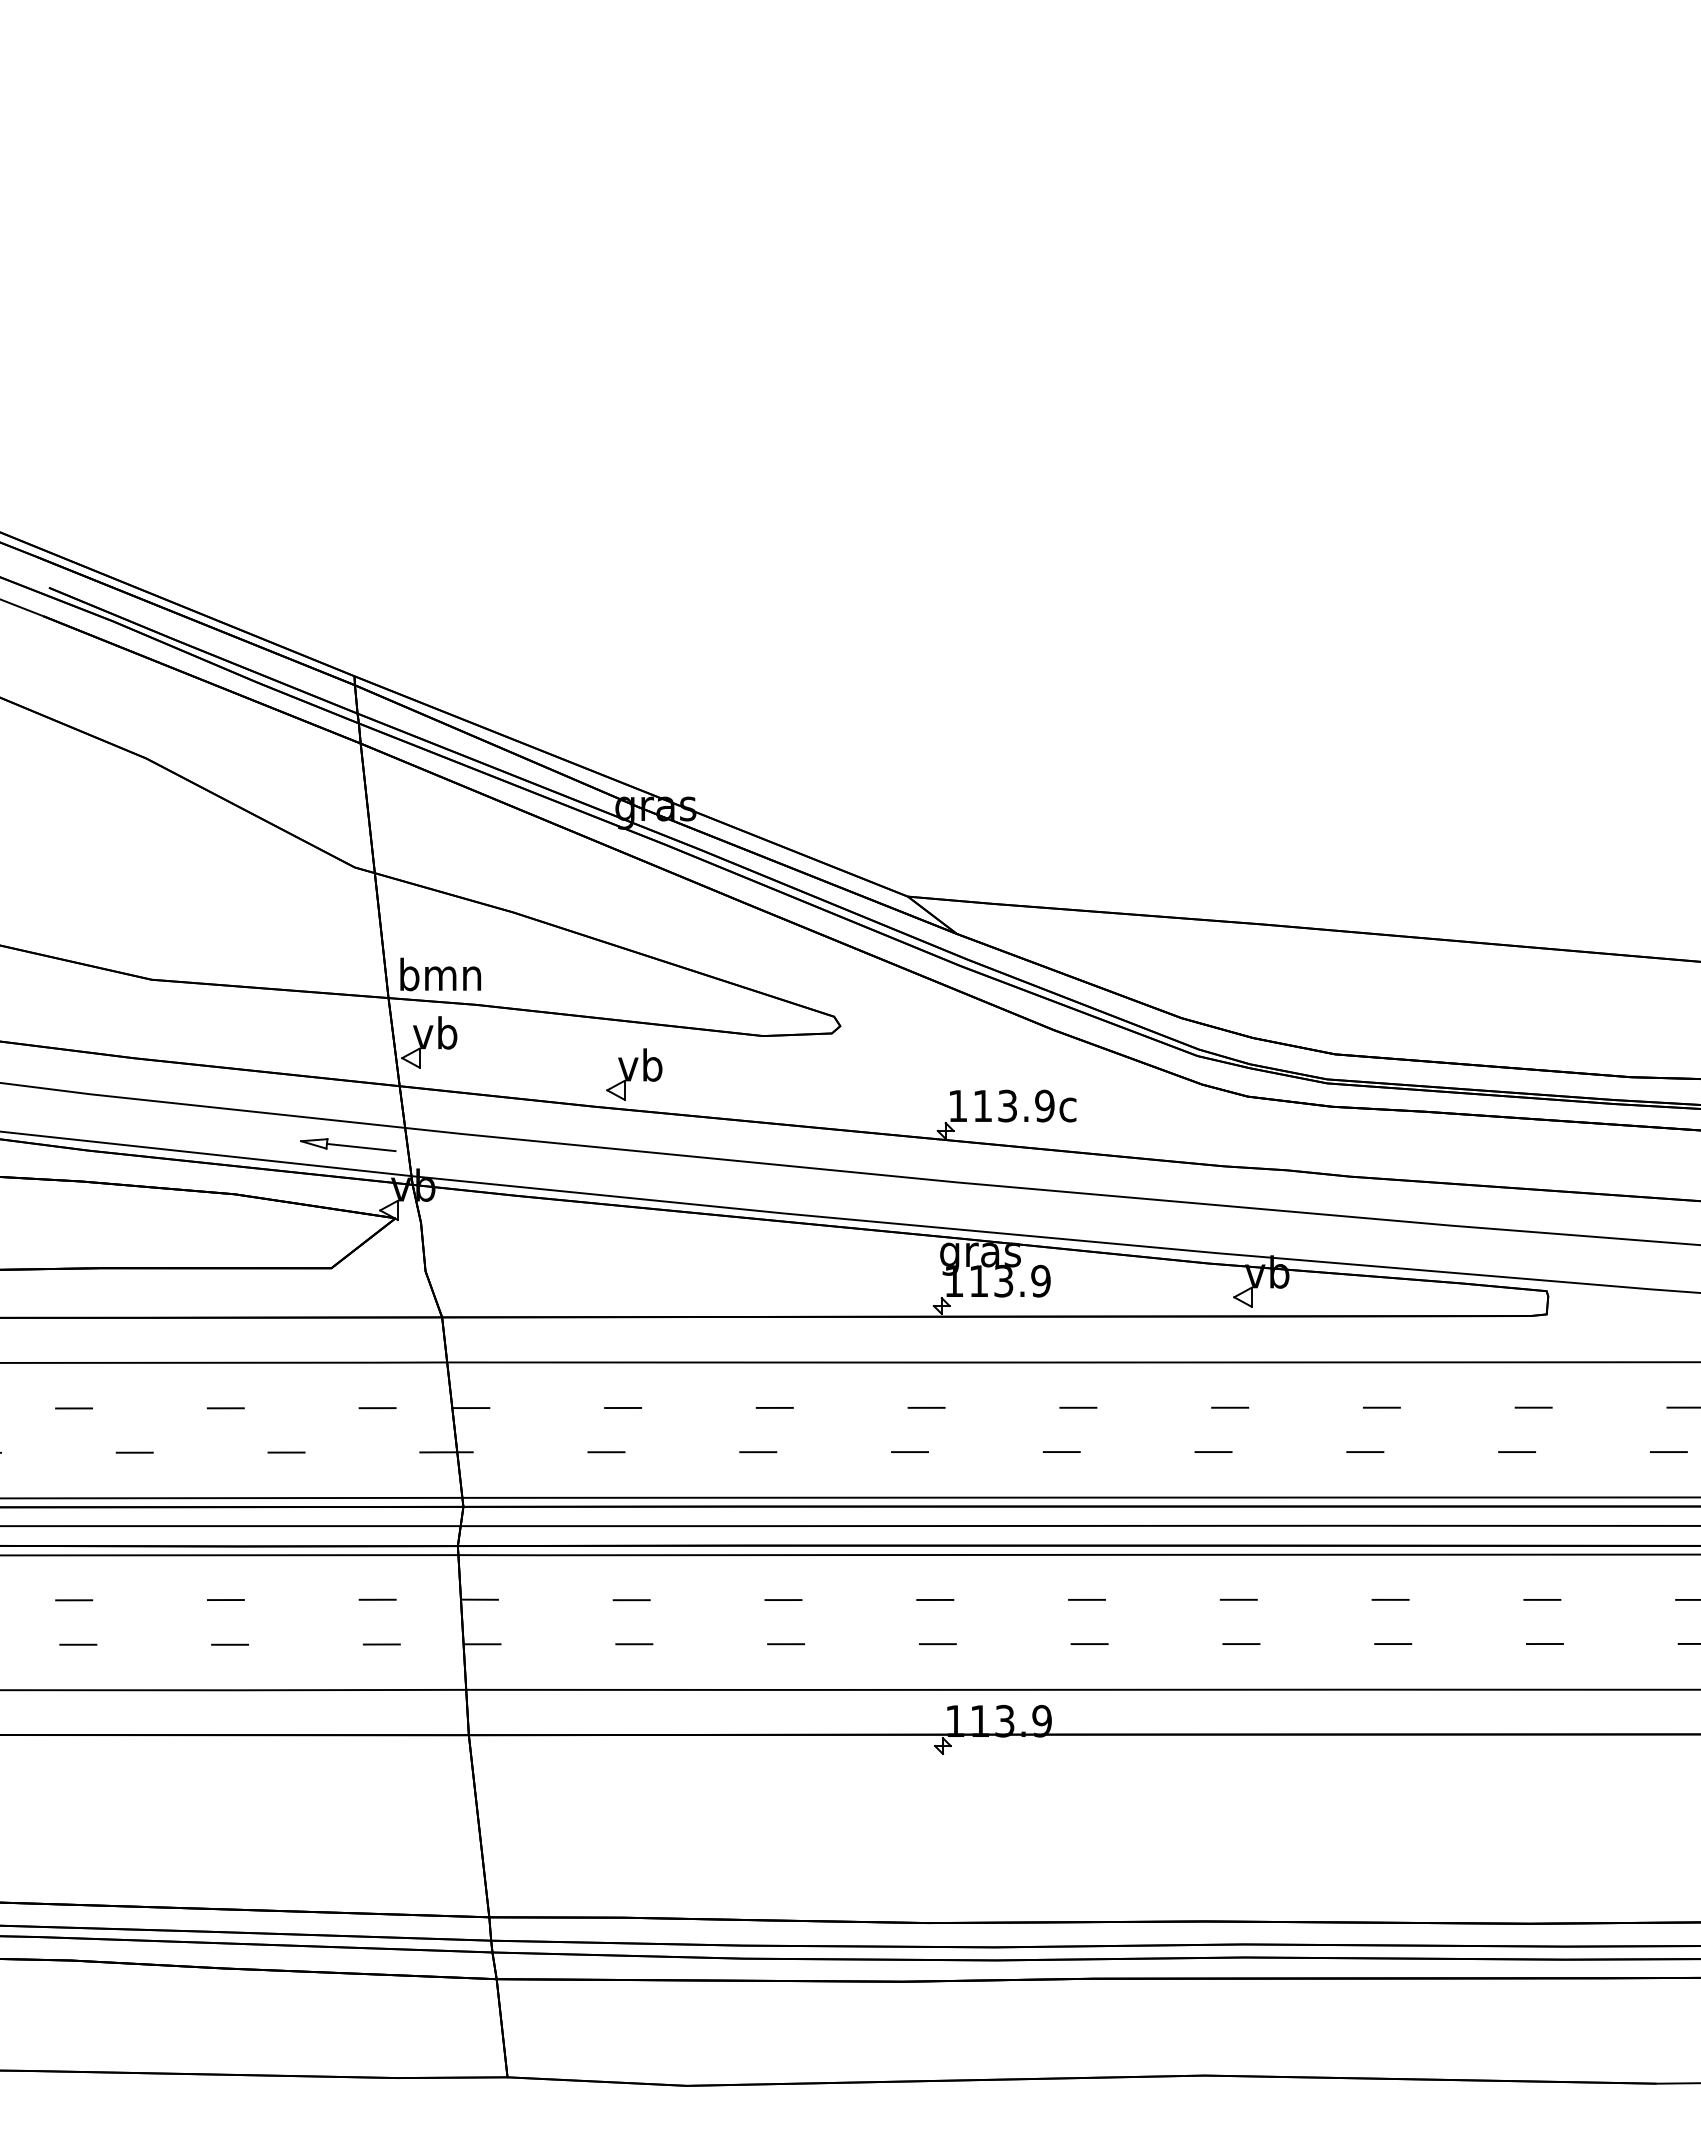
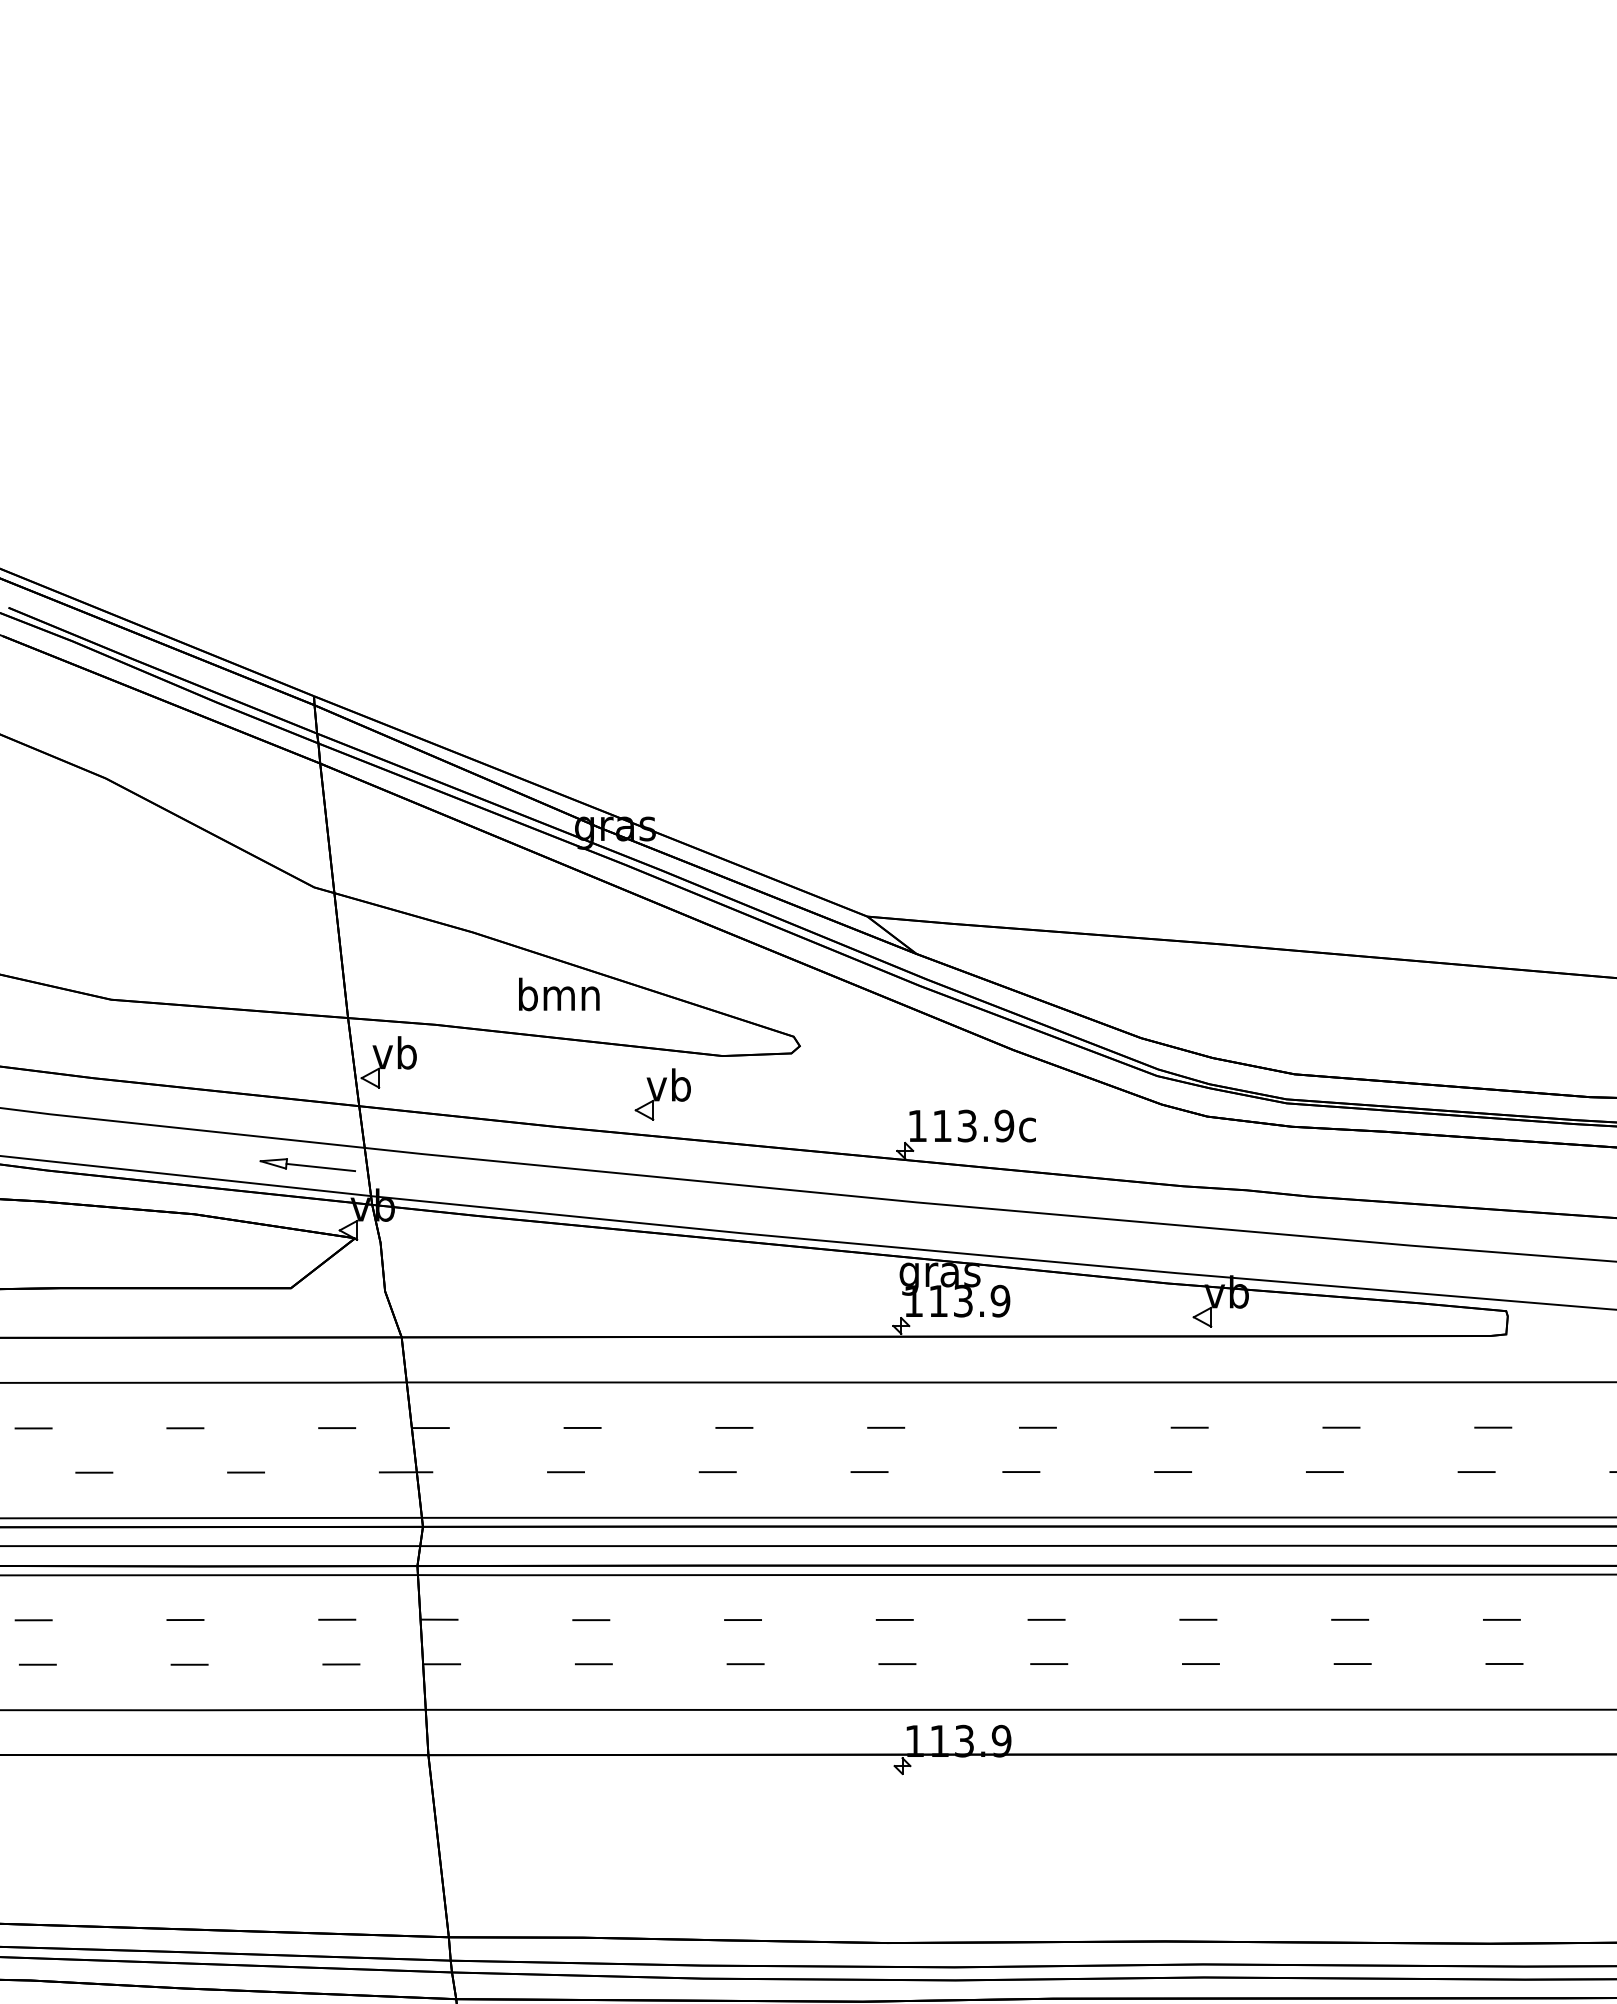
text: (440, 974) -> (559, 994), moved
part: (634, 1074) -> (663, 1094), moved

